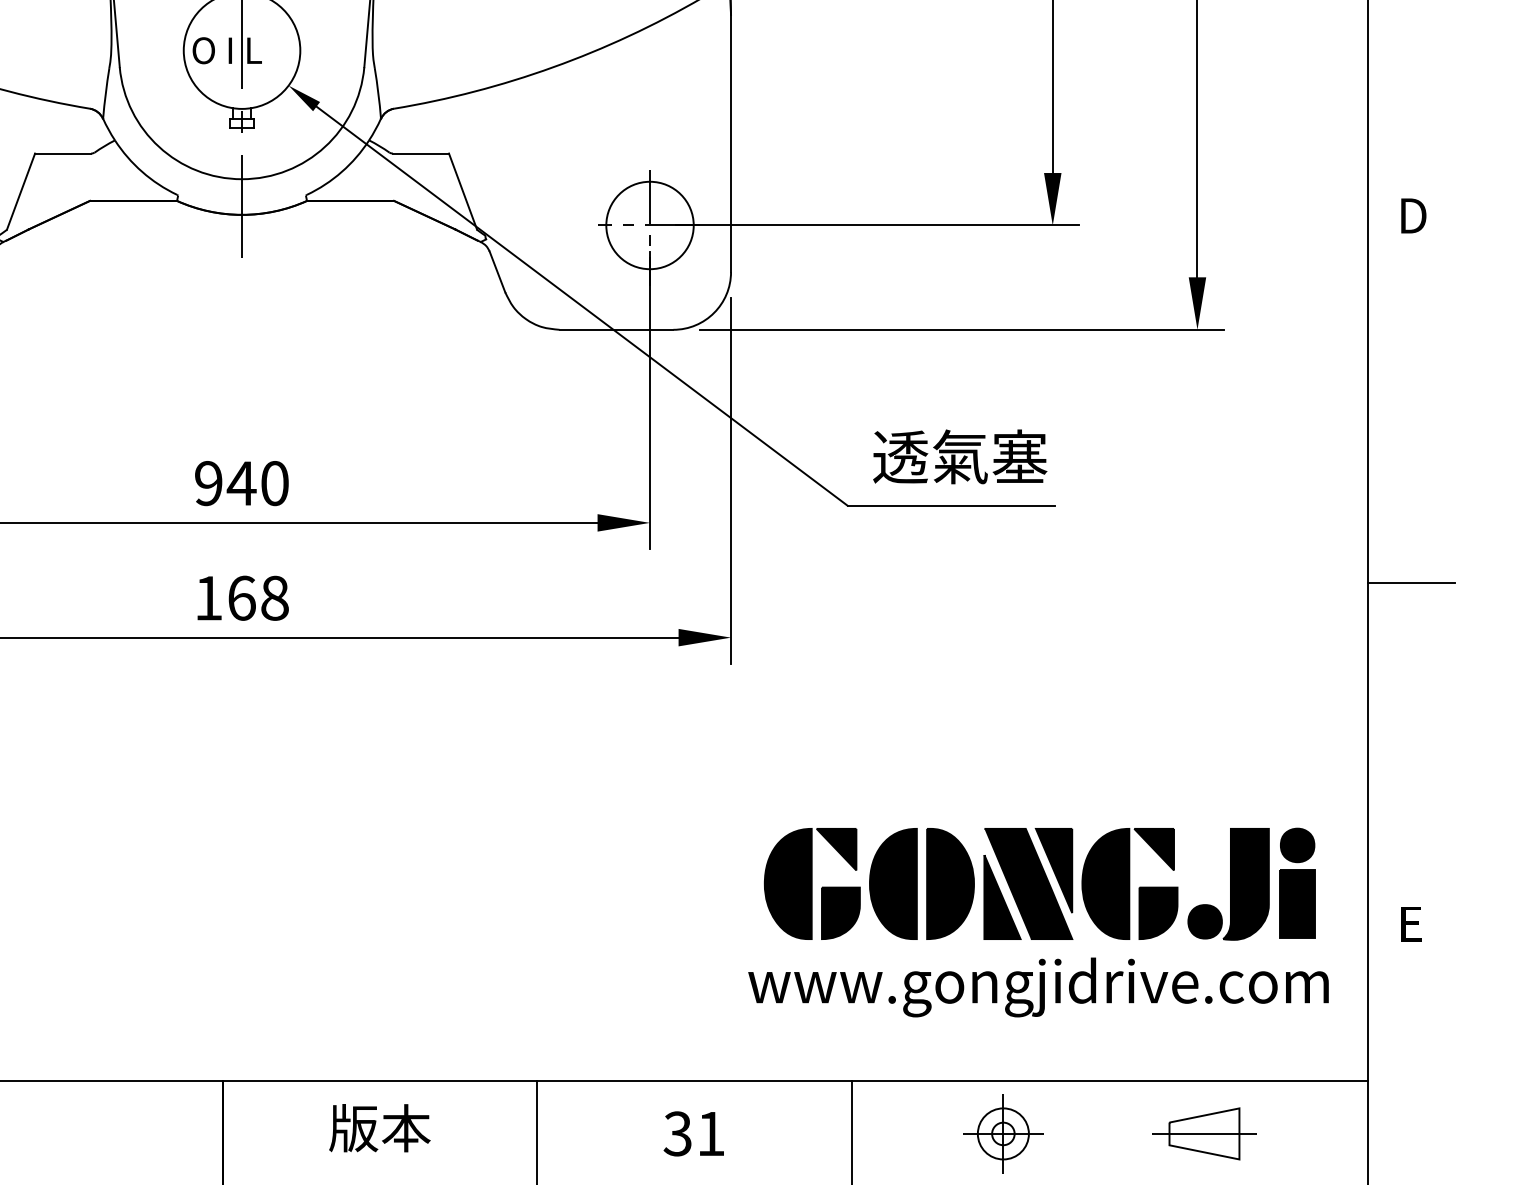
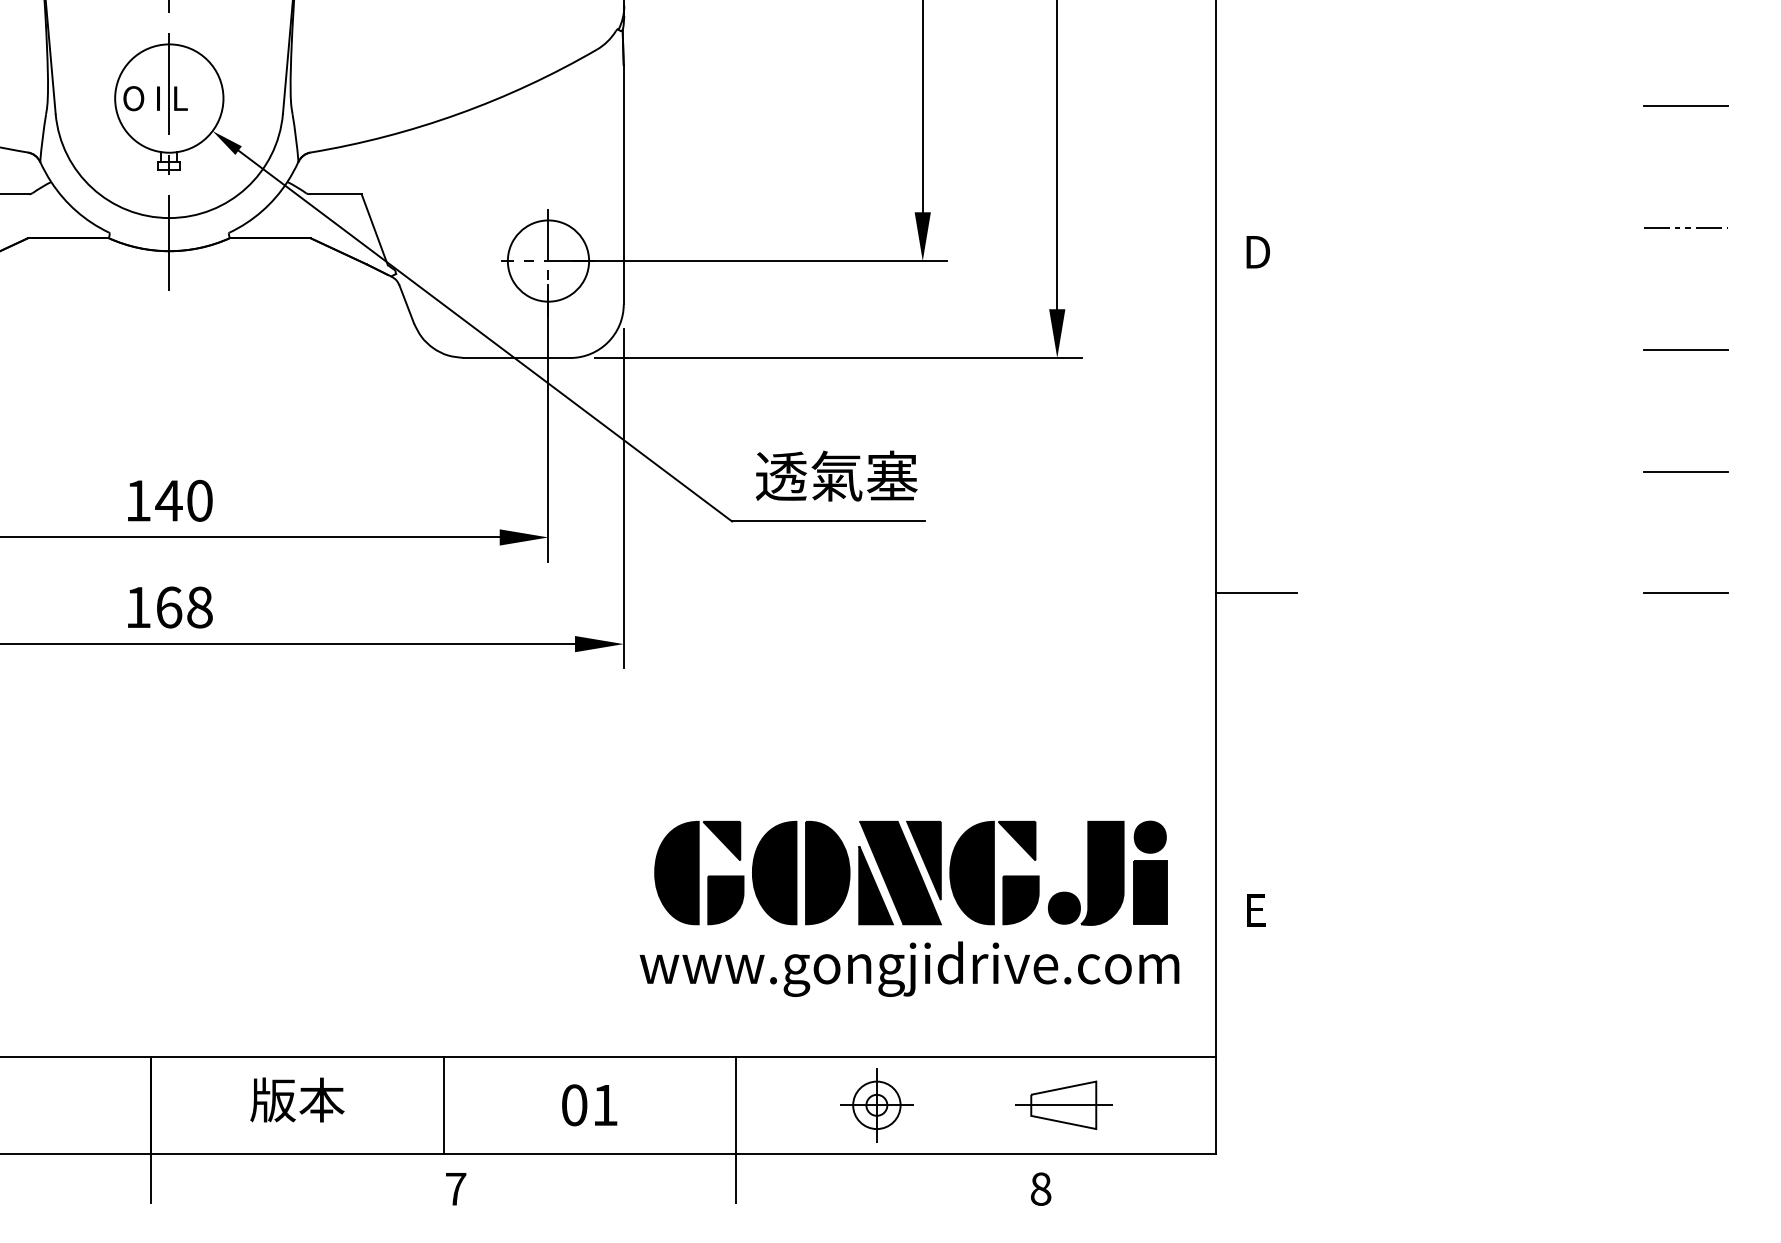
text: (207, 483) -> (137, 500), 940 -> 140
text: (678, 1134) -> (574, 1105), 31 -> 01

